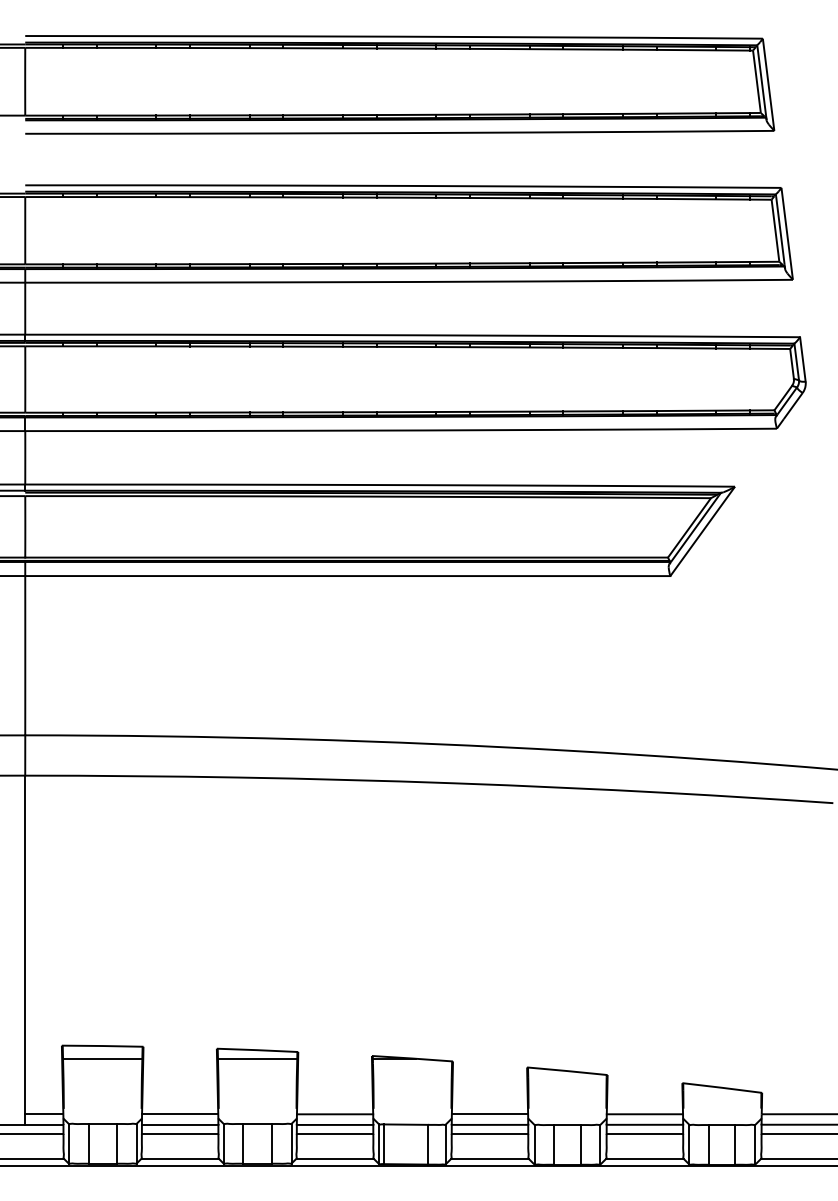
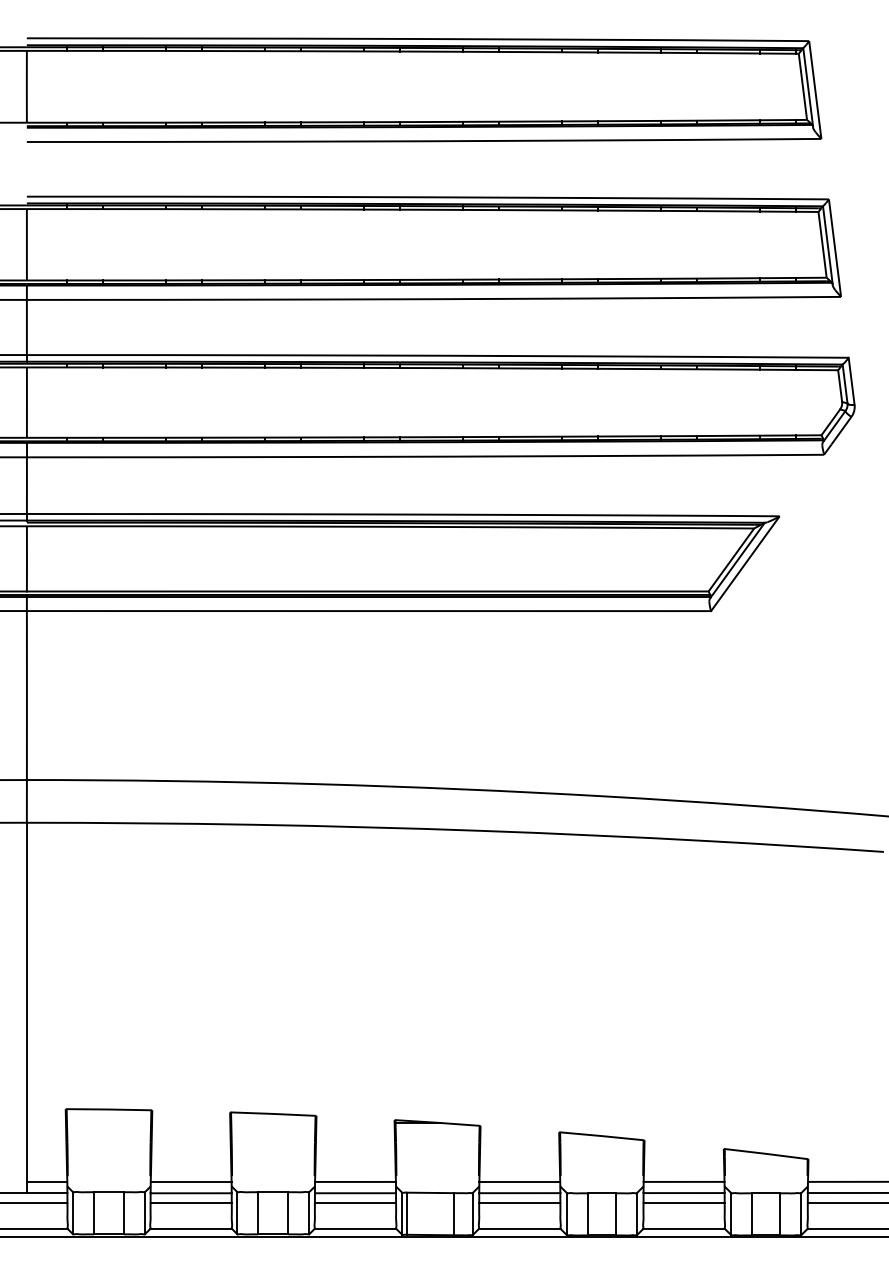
line: (102, 1058) -> (108, 1122), removed
line: (257, 1058) -> (273, 1122), removed

